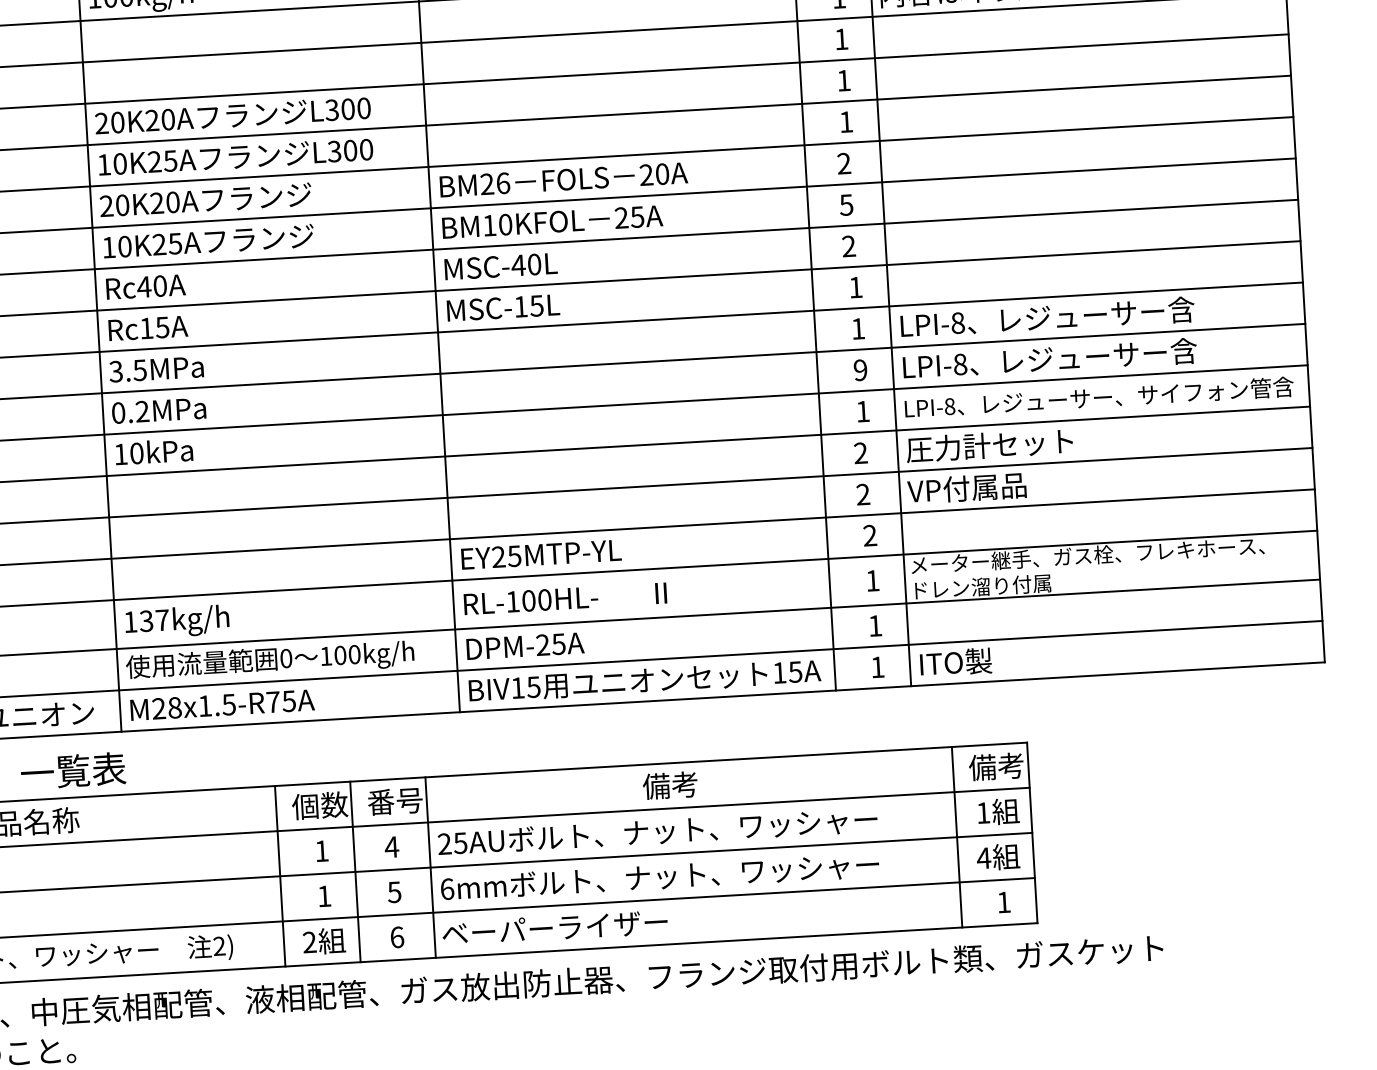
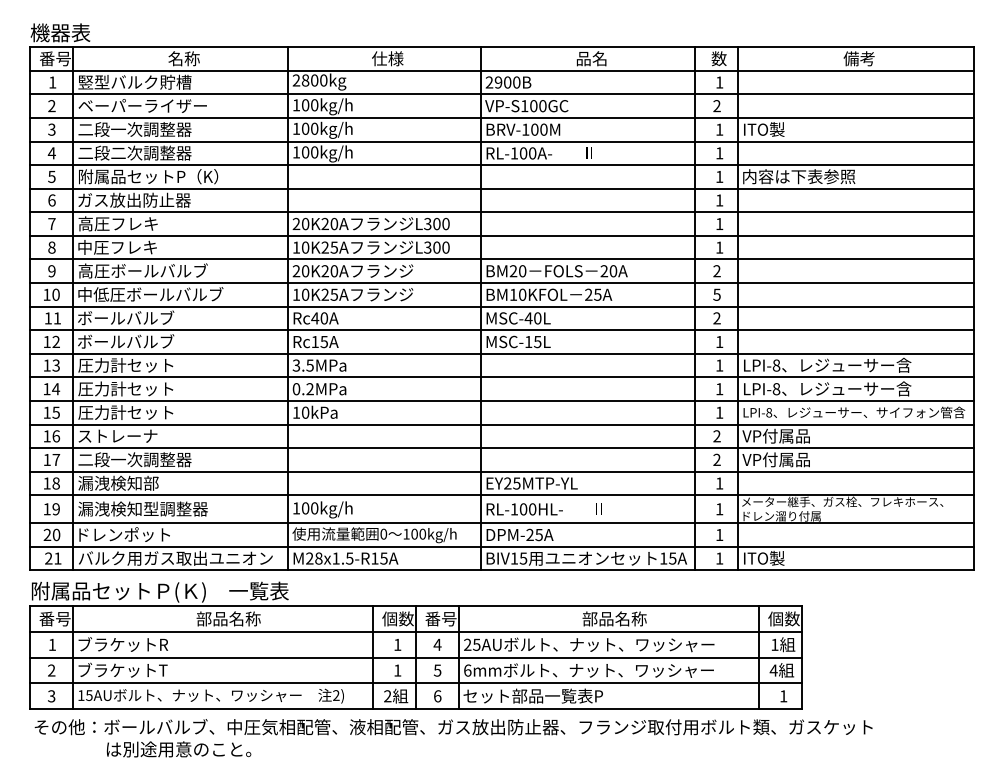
text: (503, 183) -> (522, 271), BM26 -> BM20
text: (860, 370) -> (719, 389), 9 -> 1
text: (987, 444) -> (789, 435), 圧力計セット -> VP付属品
text: (869, 535) -> (719, 483), 2 -> 1
text: (153, 620) -> (309, 508), 137kg/h -> 100kg/h
text: (272, 702) -> (374, 558), M28x1.5-R75A -> M28x1.5-R15A
text: (995, 765) -> (783, 618), 備考 -> 個数
text: (699, 783) -> (614, 618), 備考 -> 部品名称
text: (563, 926) -> (532, 695), ベーパーライザー -> セット部品一覧表P

